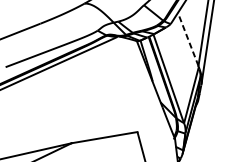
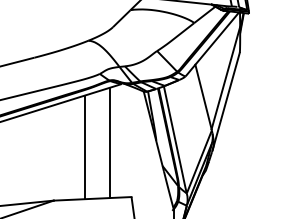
line: (188, 39) -> (203, 96), dashed -> solid
line: (113, 88) -> (109, 143), added
line: (92, 94) -> (84, 147), added

